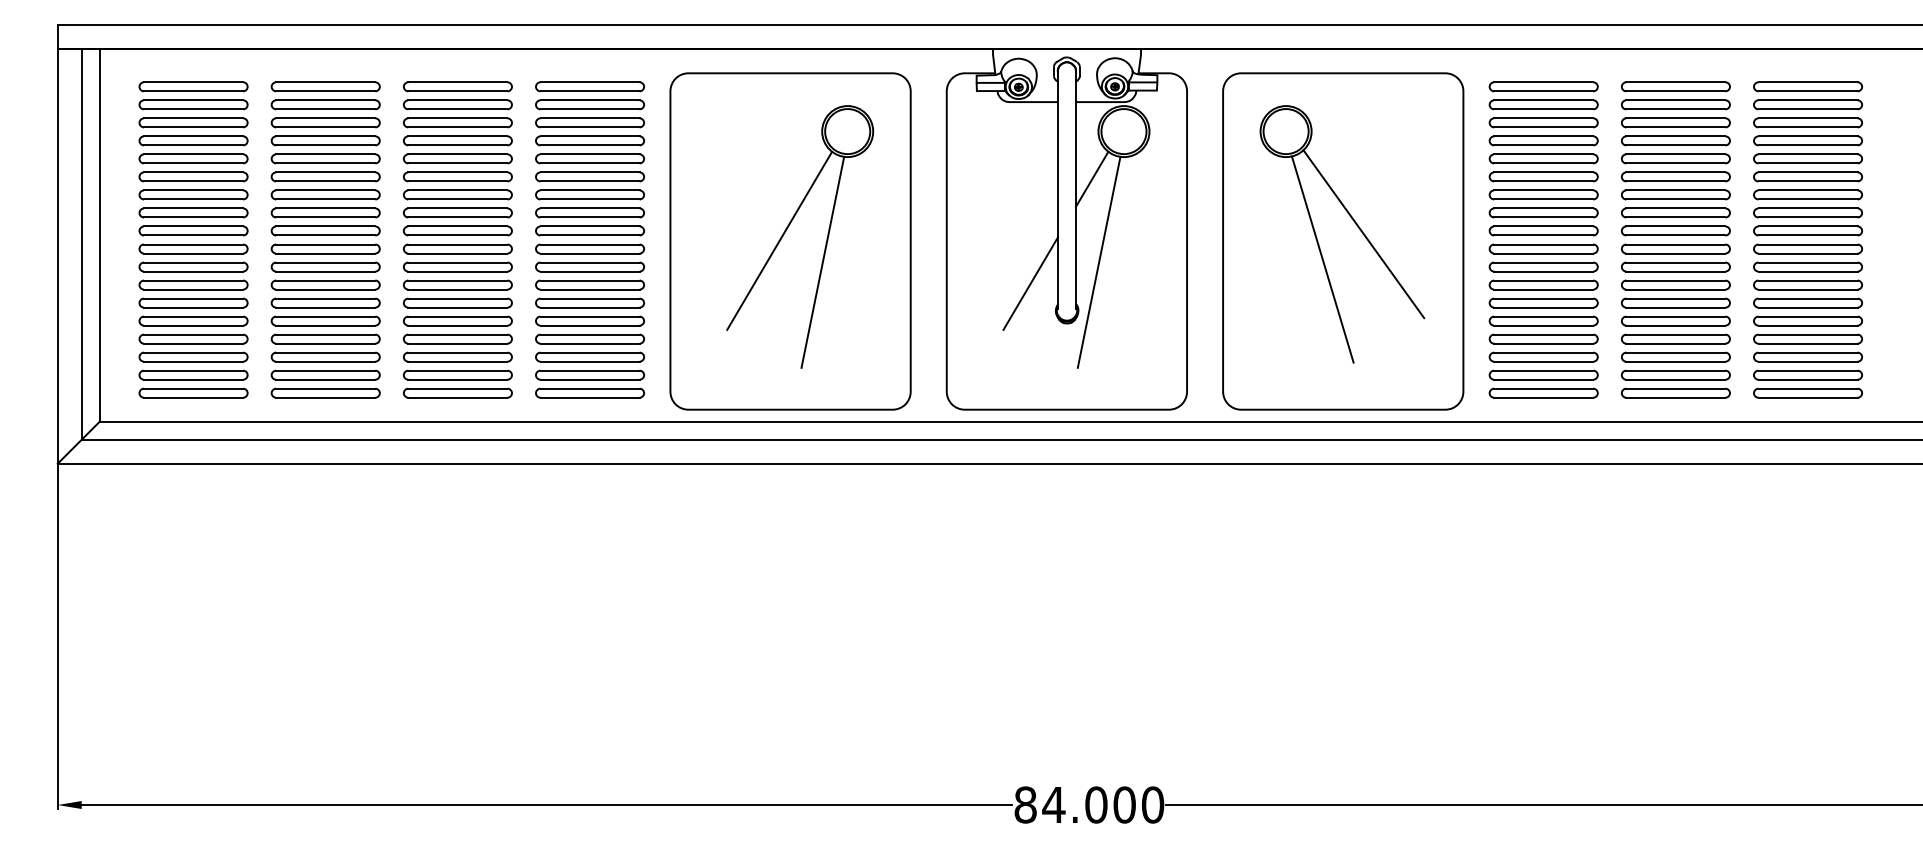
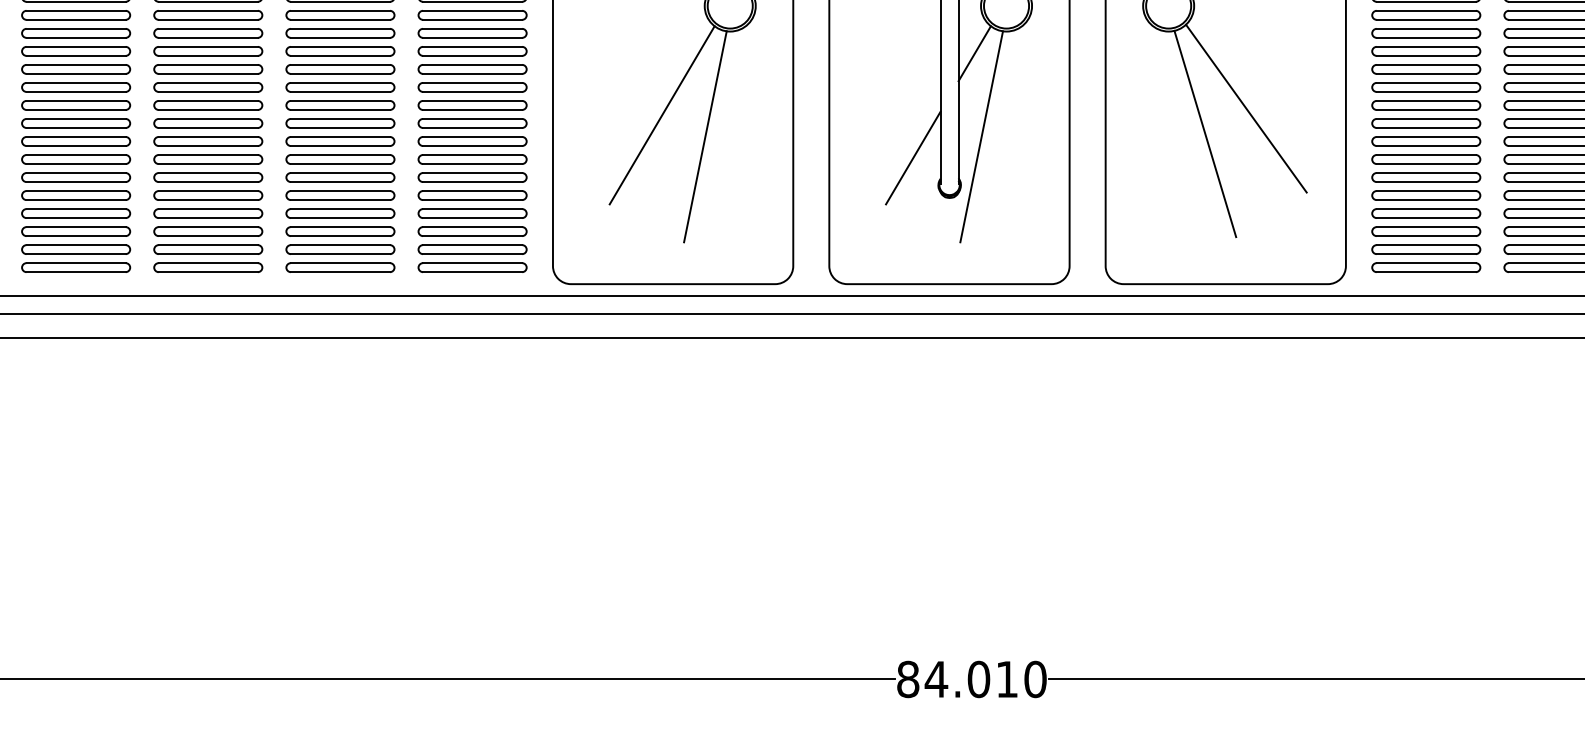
text: (1124, 804) -> (1007, 678), 84.000 -> 84.010

